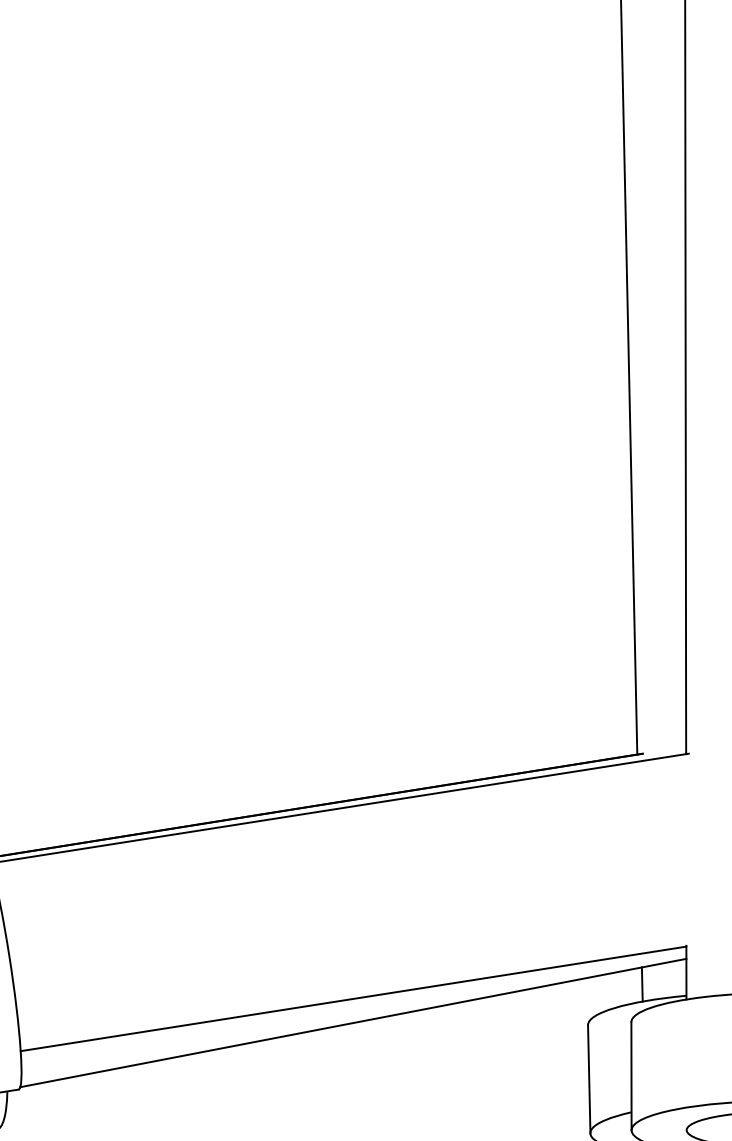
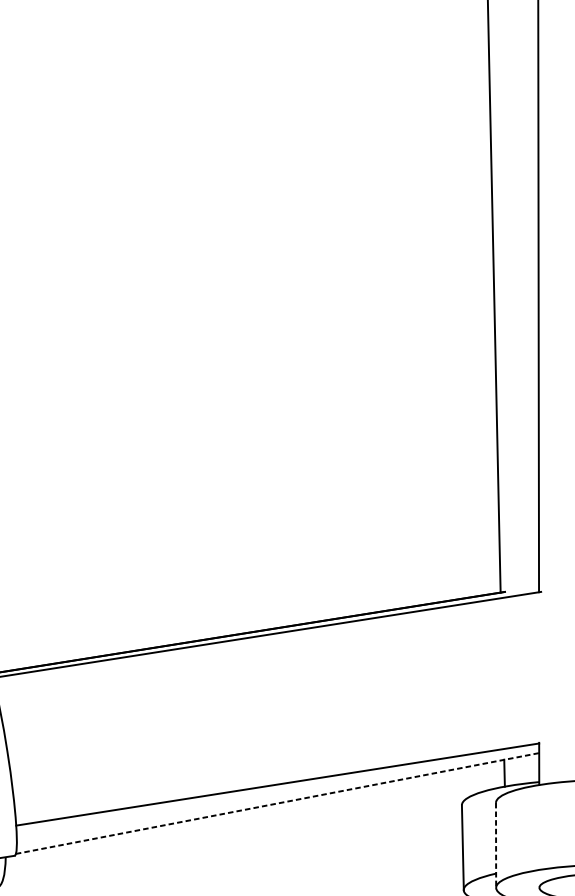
line: (353, 1022) -> (277, 803), solid -> dashed
line: (631, 1076) -> (496, 845), solid -> dashed

